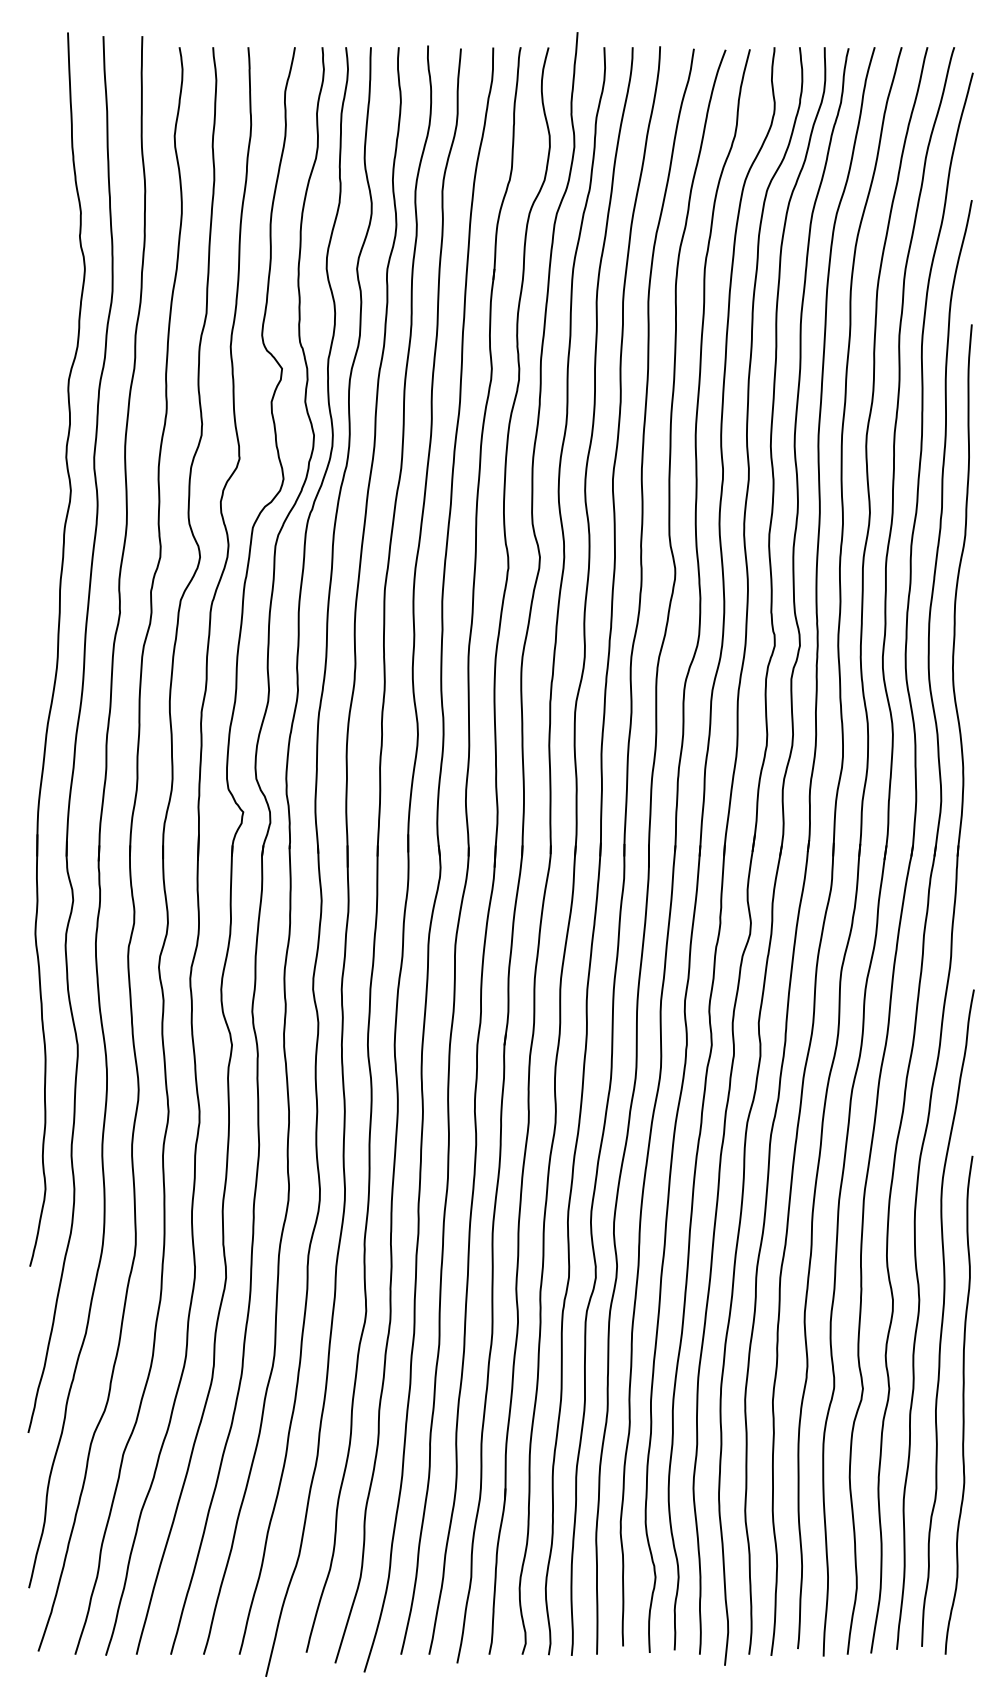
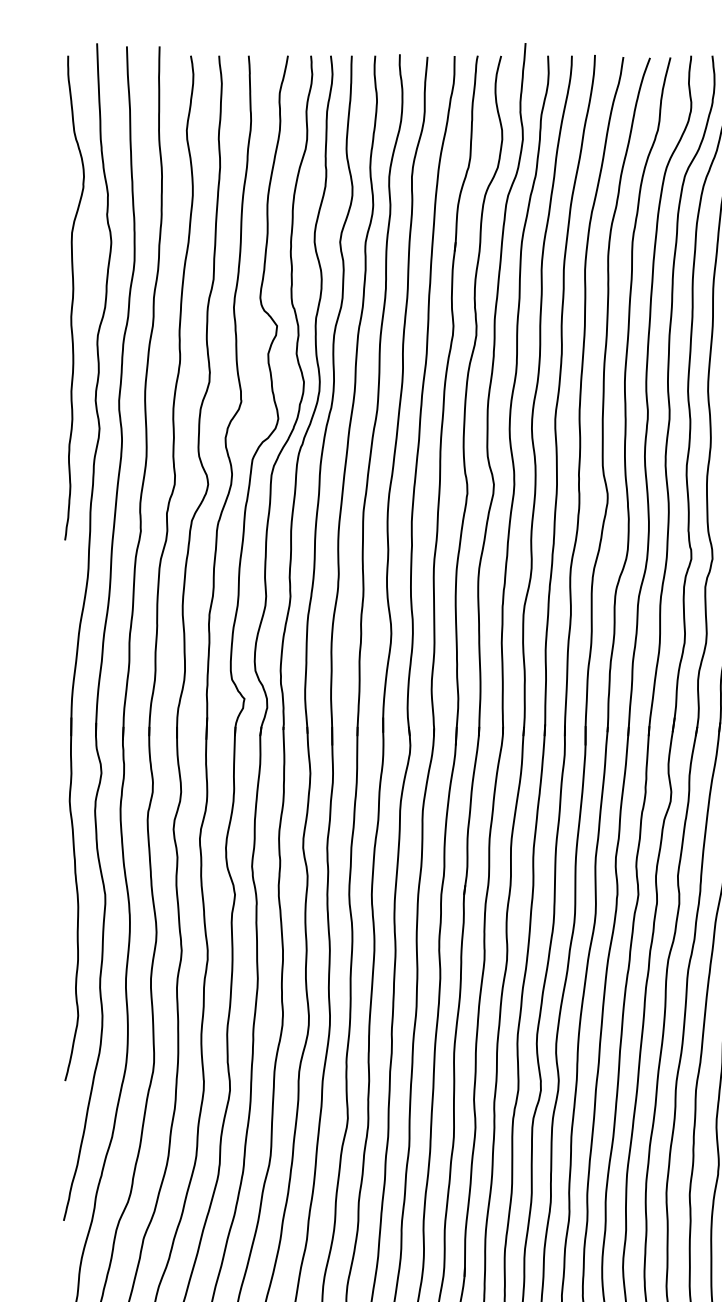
curve: (40, 335) -> (73, 298), added

